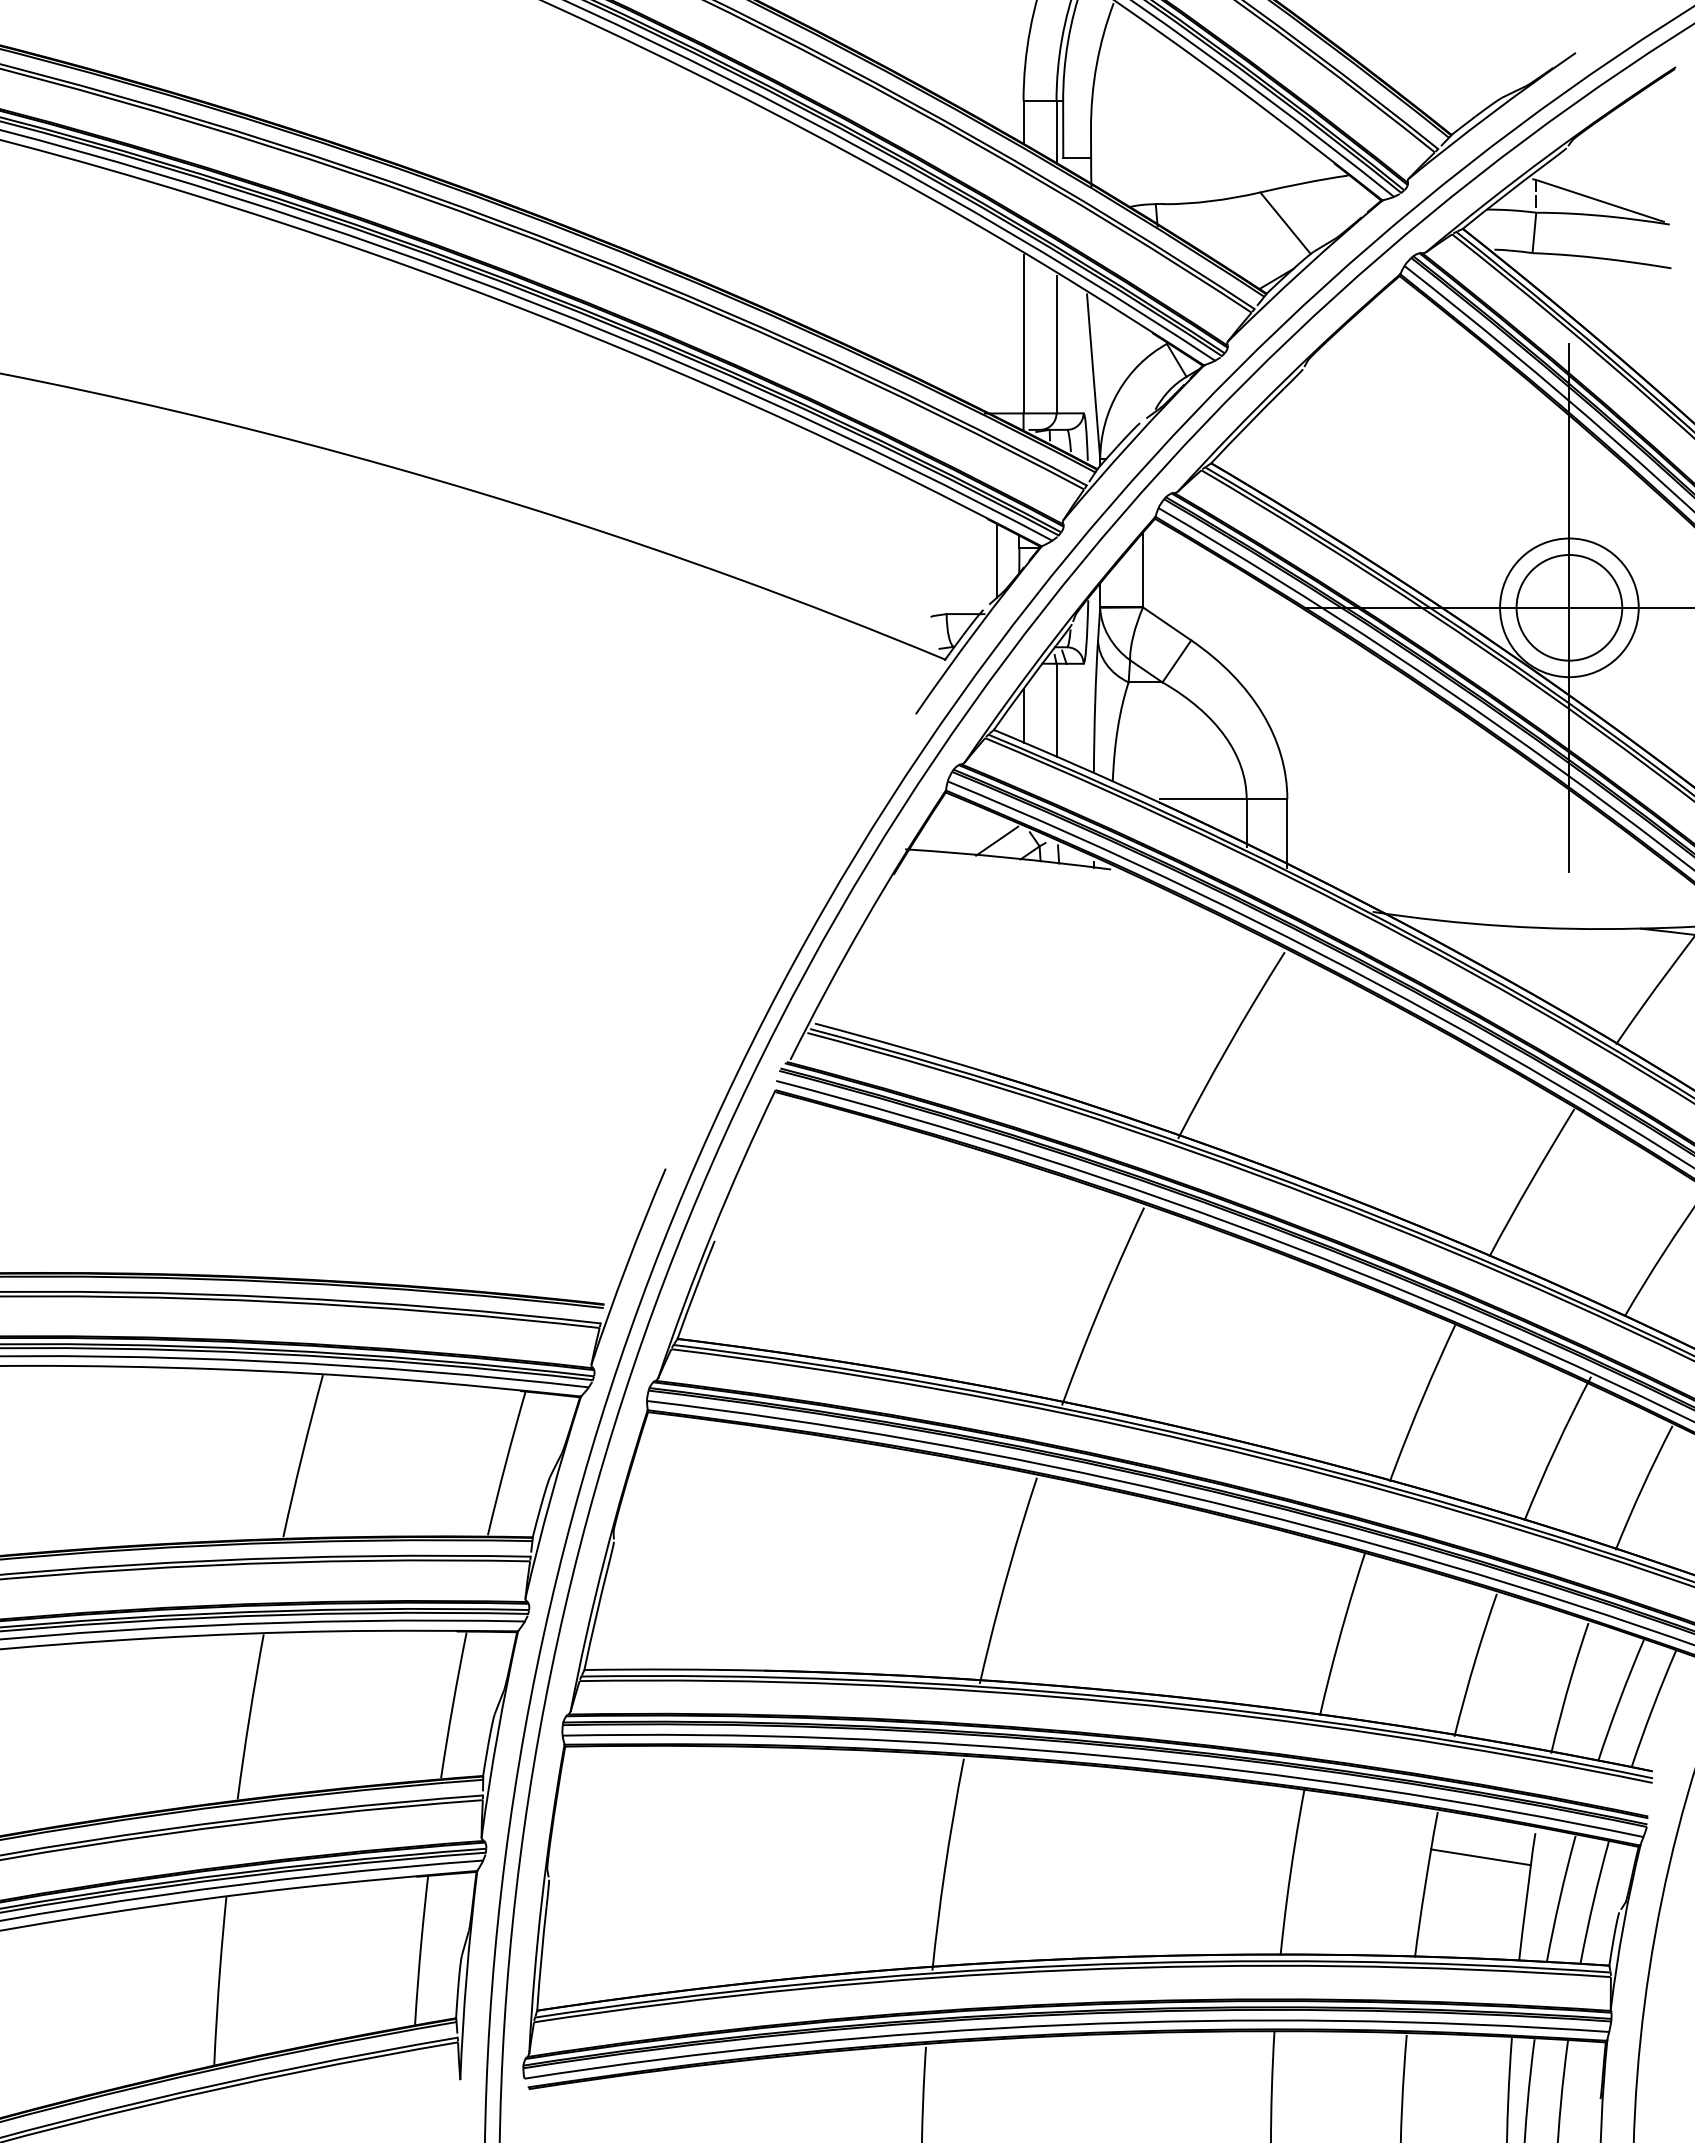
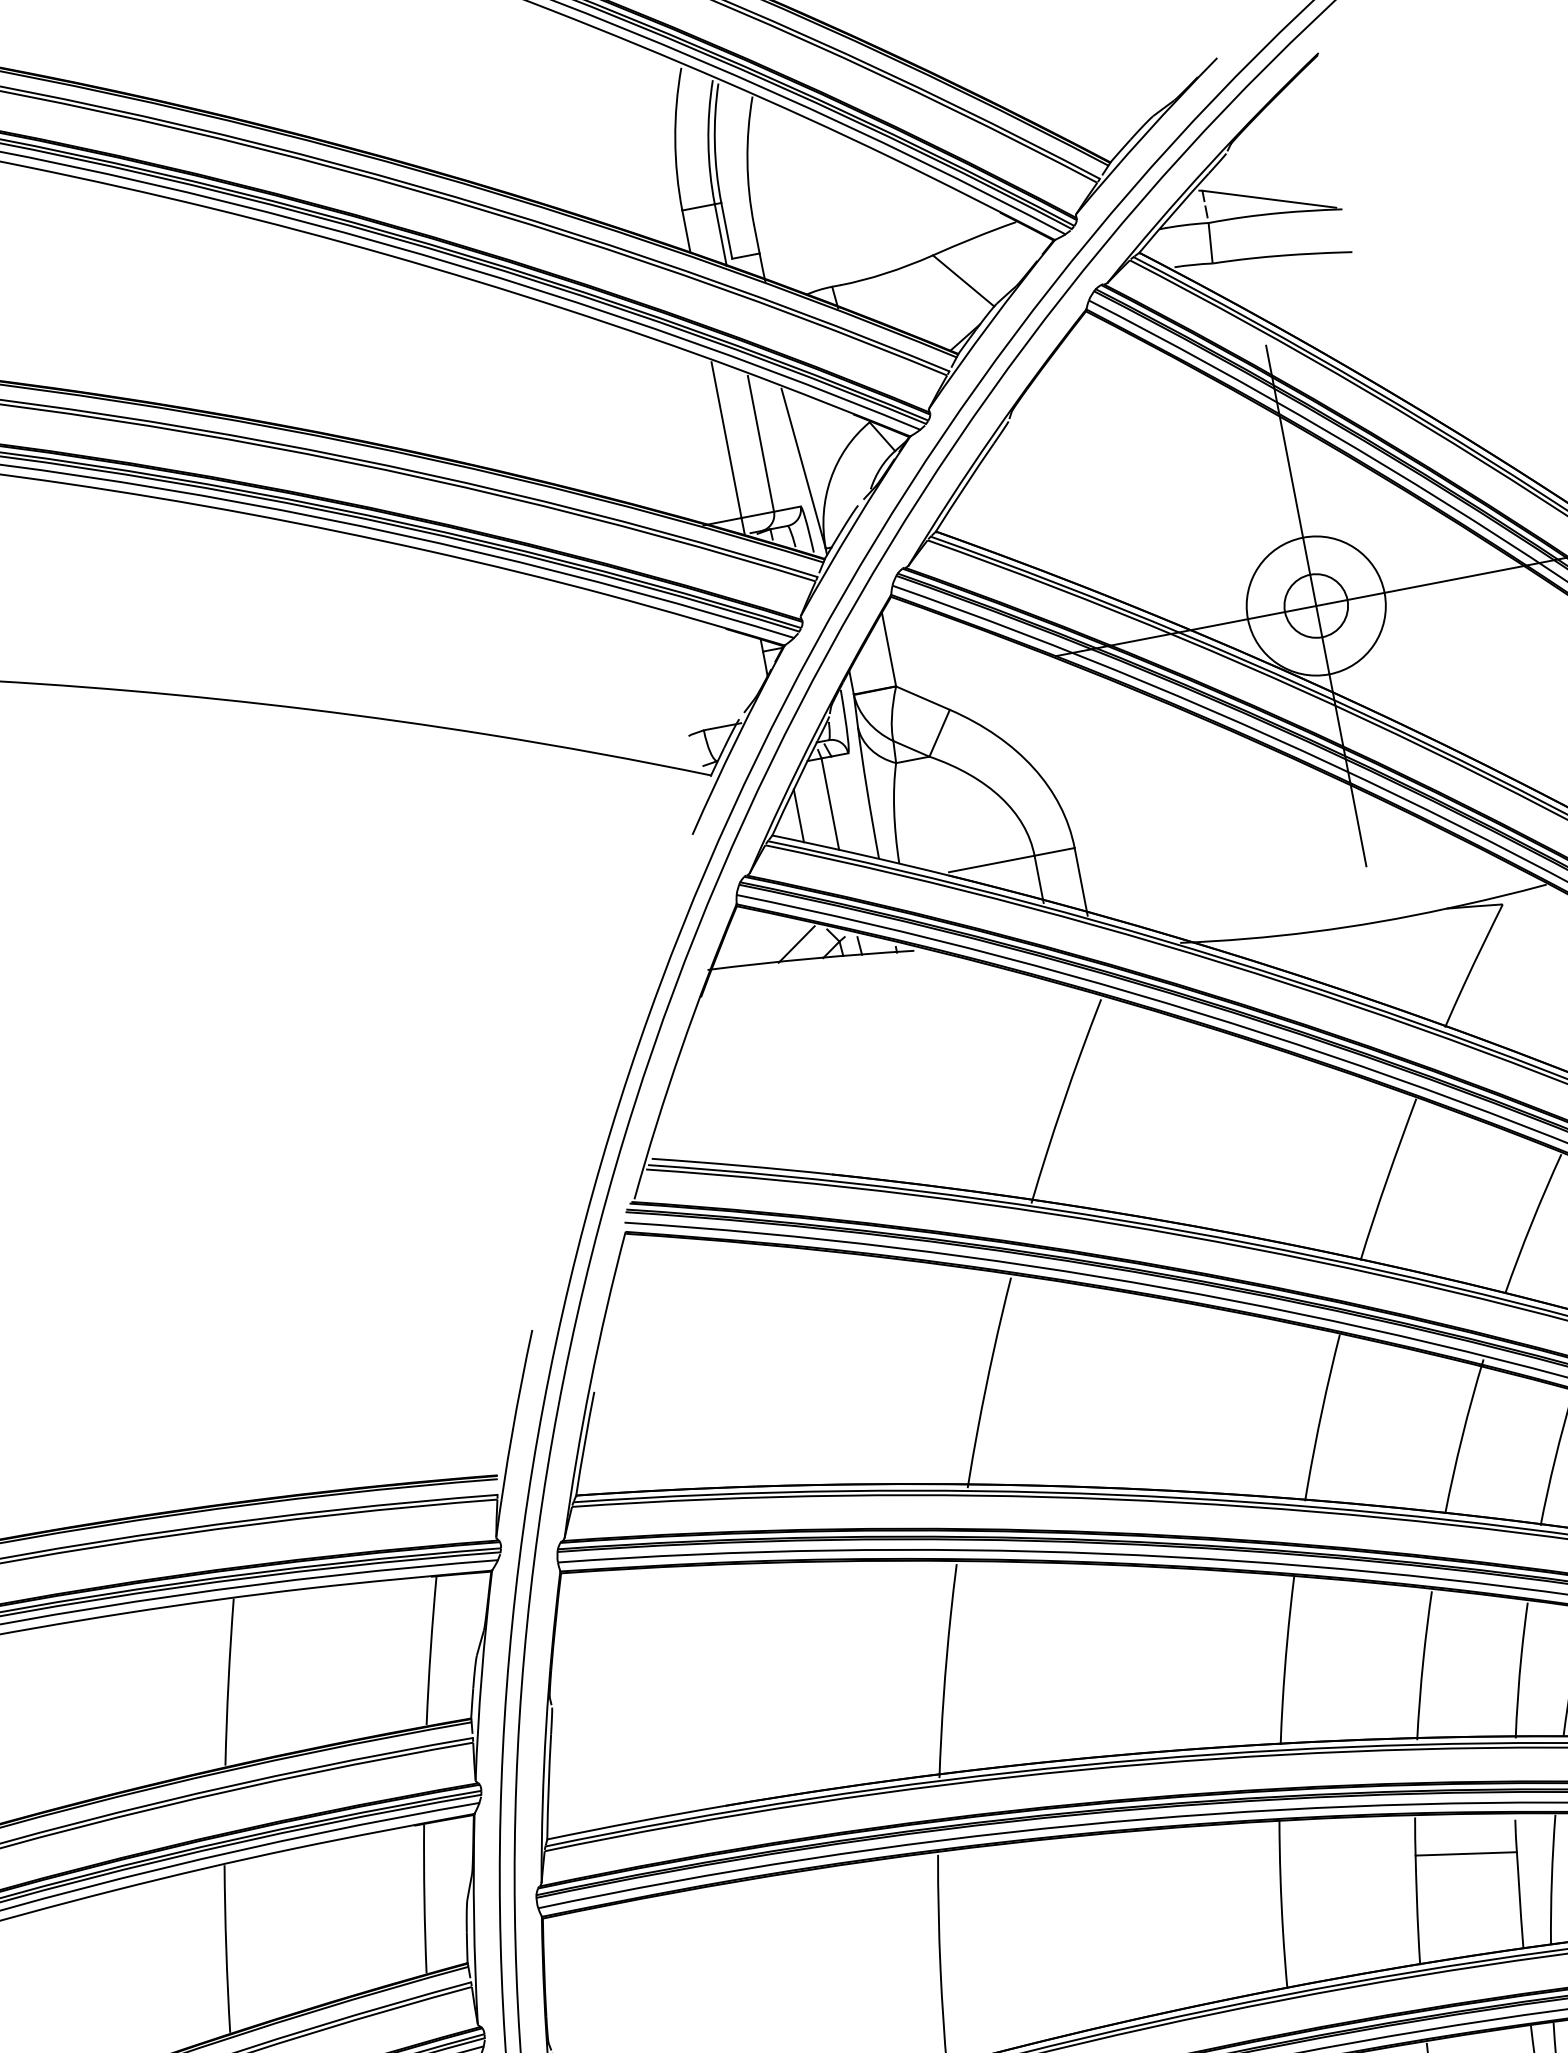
line: (996, 561) -> (742, 669), removed
circle: (1569, 607) -> (1316, 605), size x0.6

